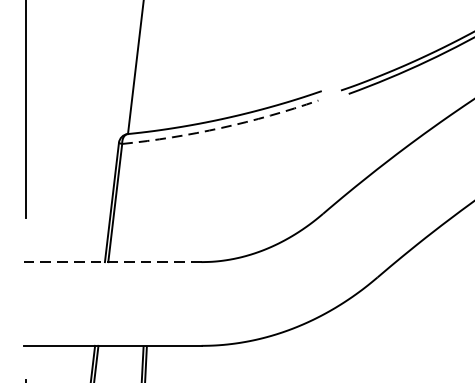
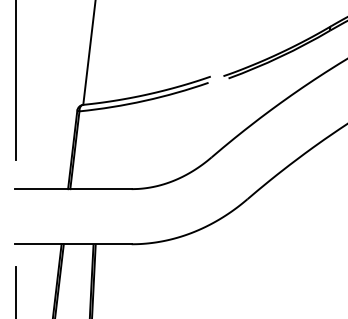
arc: (221, 127) -> (144, 100), dashed -> solid
line: (111, 262) -> (72, 189), dashed -> solid

